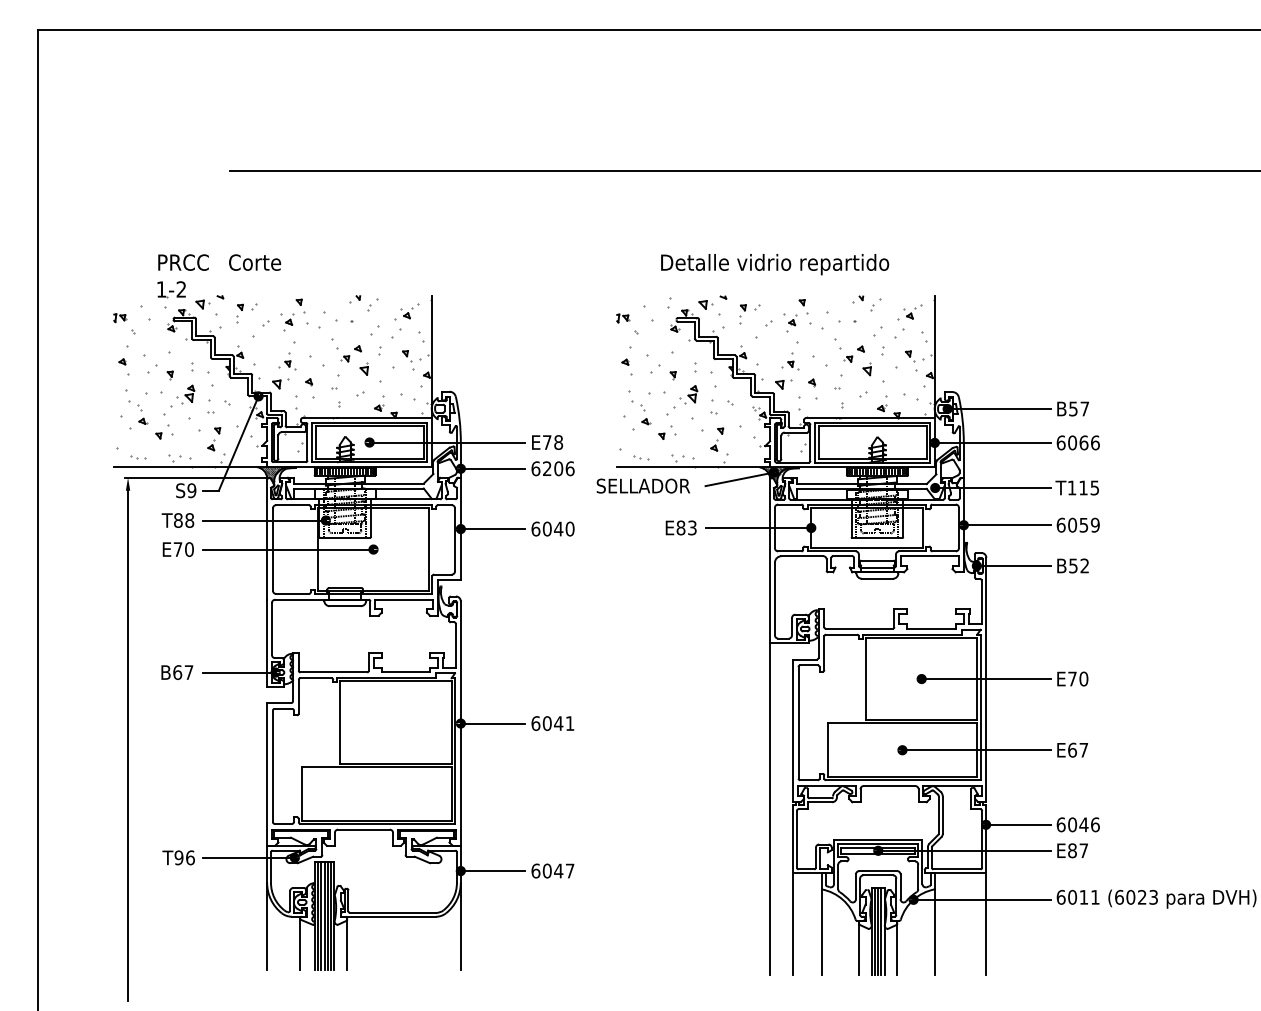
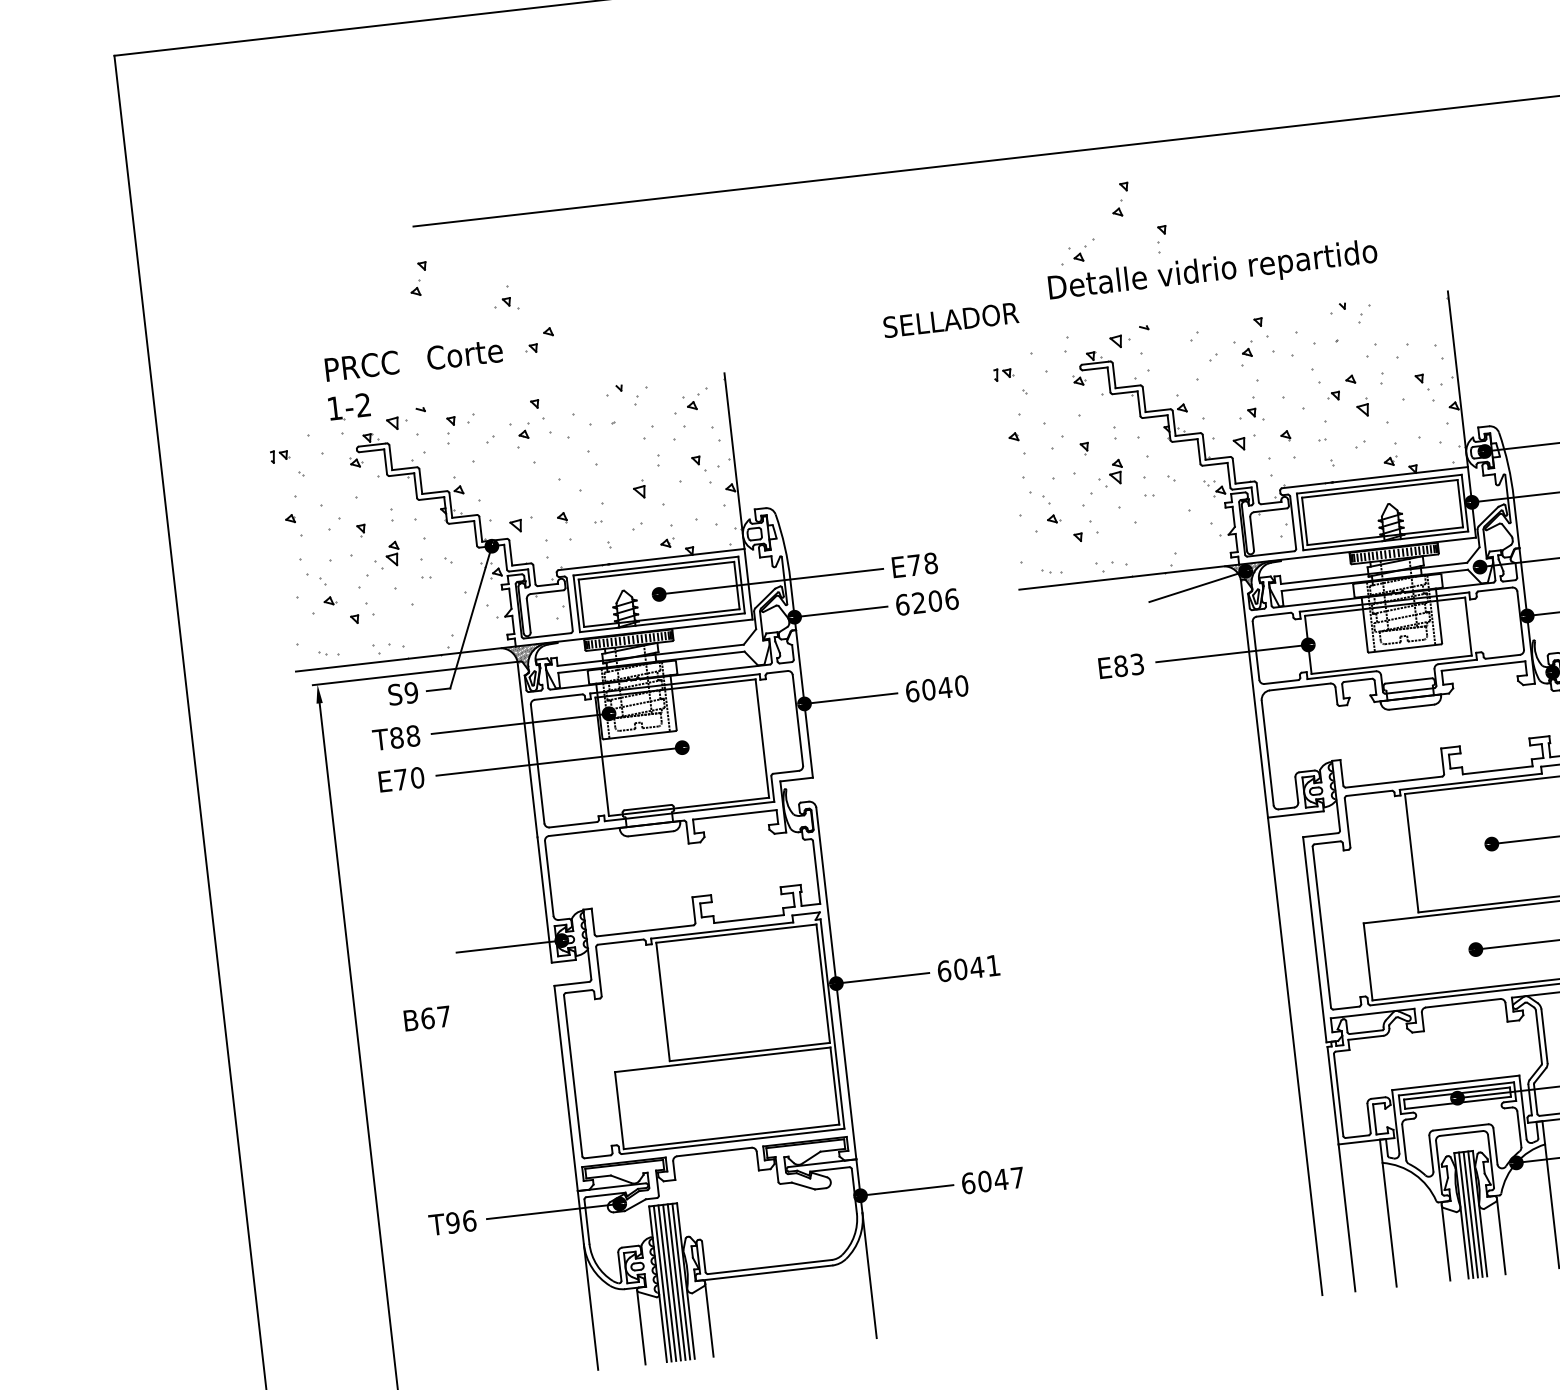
part: (909, 312) -> (1077, 252), moved
part: (742, 314) -> (1161, 239), moved
part: (350, 353) -> (538, 340), moved
part: (287, 361) -> (505, 298), moved
part: (214, 439) -> (419, 279), moved
part: (717, 439) -> (1120, 199), moved
text: (642, 485) -> (949, 319), moved
text: (177, 672) -> (427, 1018), moved

